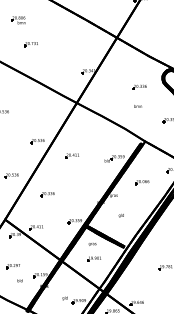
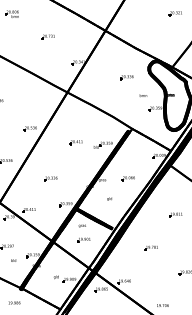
part: (30, 43) -> (47, 36), moved
text: (138, 106) -> (143, 95), moved
part: (71, 155) -> (75, 142), moved
part: (141, 182) -> (127, 178), moved
part: (47, 193) -> (50, 178), moved

